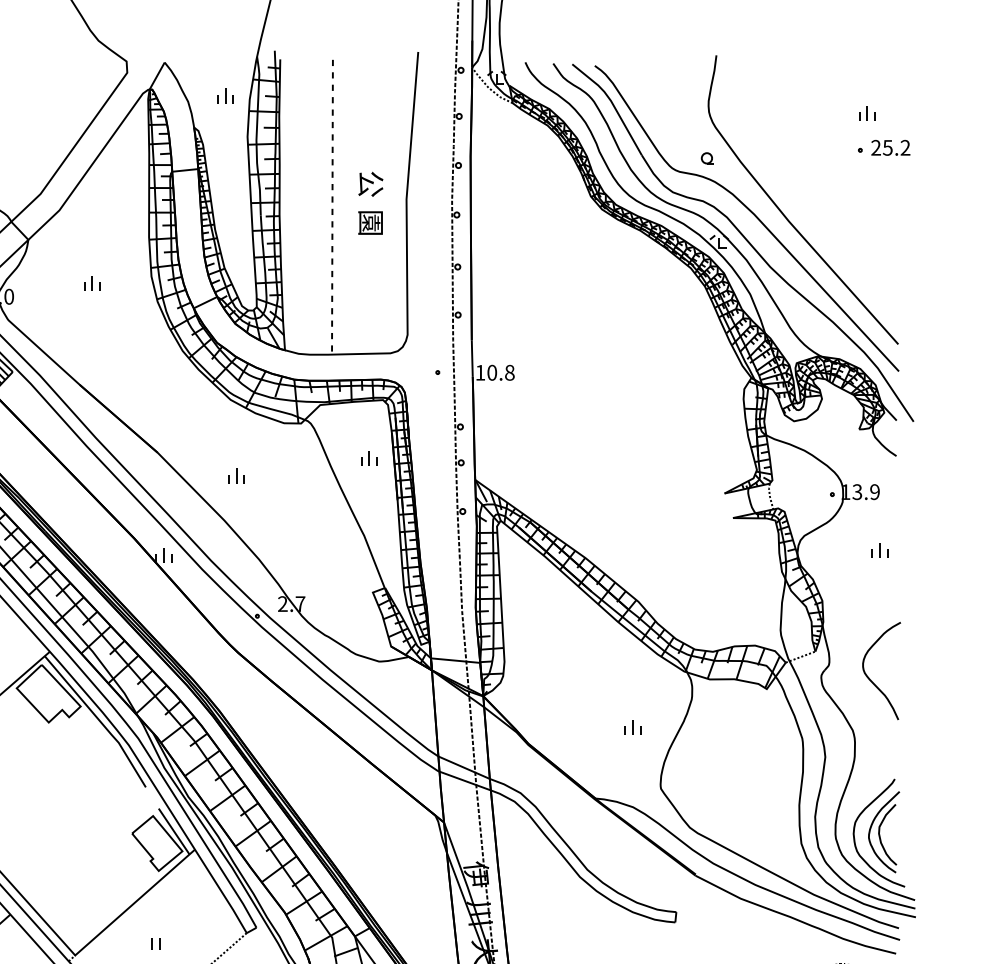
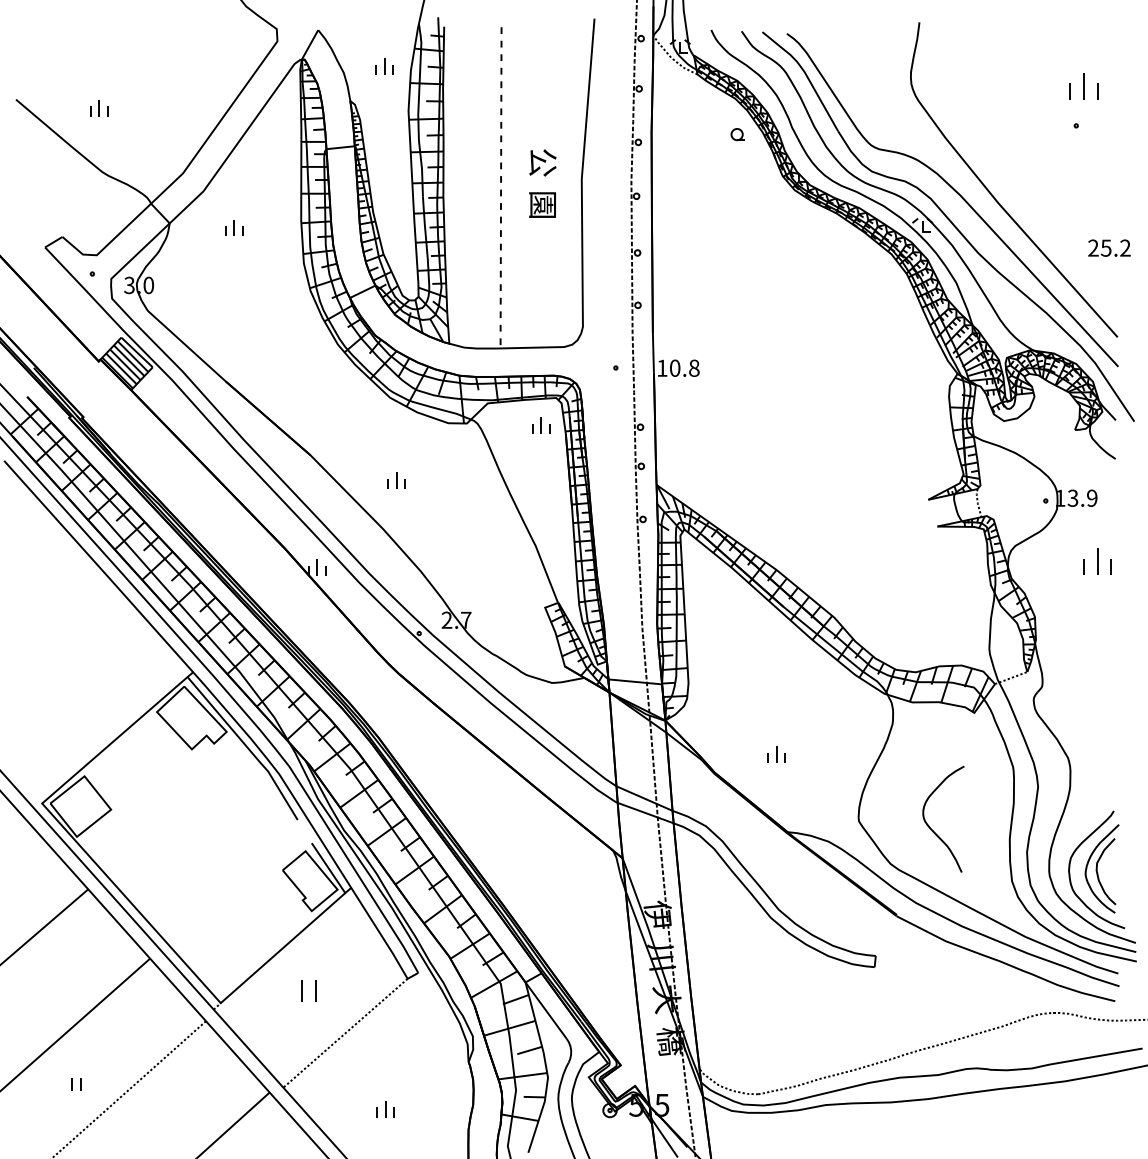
part: (866, 113) -> (1083, 85), size x1.6
text: (890, 147) -> (1109, 247), moved
part: (707, 158) -> (737, 134), moved
part: (92, 283) -> (234, 227), moved
part: (369, 458) -> (541, 425), moved
part: (879, 550) -> (1097, 561), size x1.6
curve: (871, 680) -> (932, 829), moved
part: (632, 727) -> (776, 754), moved
part: (155, 943) -> (308, 990), size x1.6

